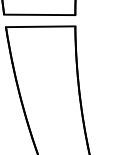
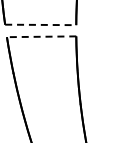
line: (39, 14) -> (40, 24), solid -> dashed
line: (40, 26) -> (41, 36), solid -> dashed

